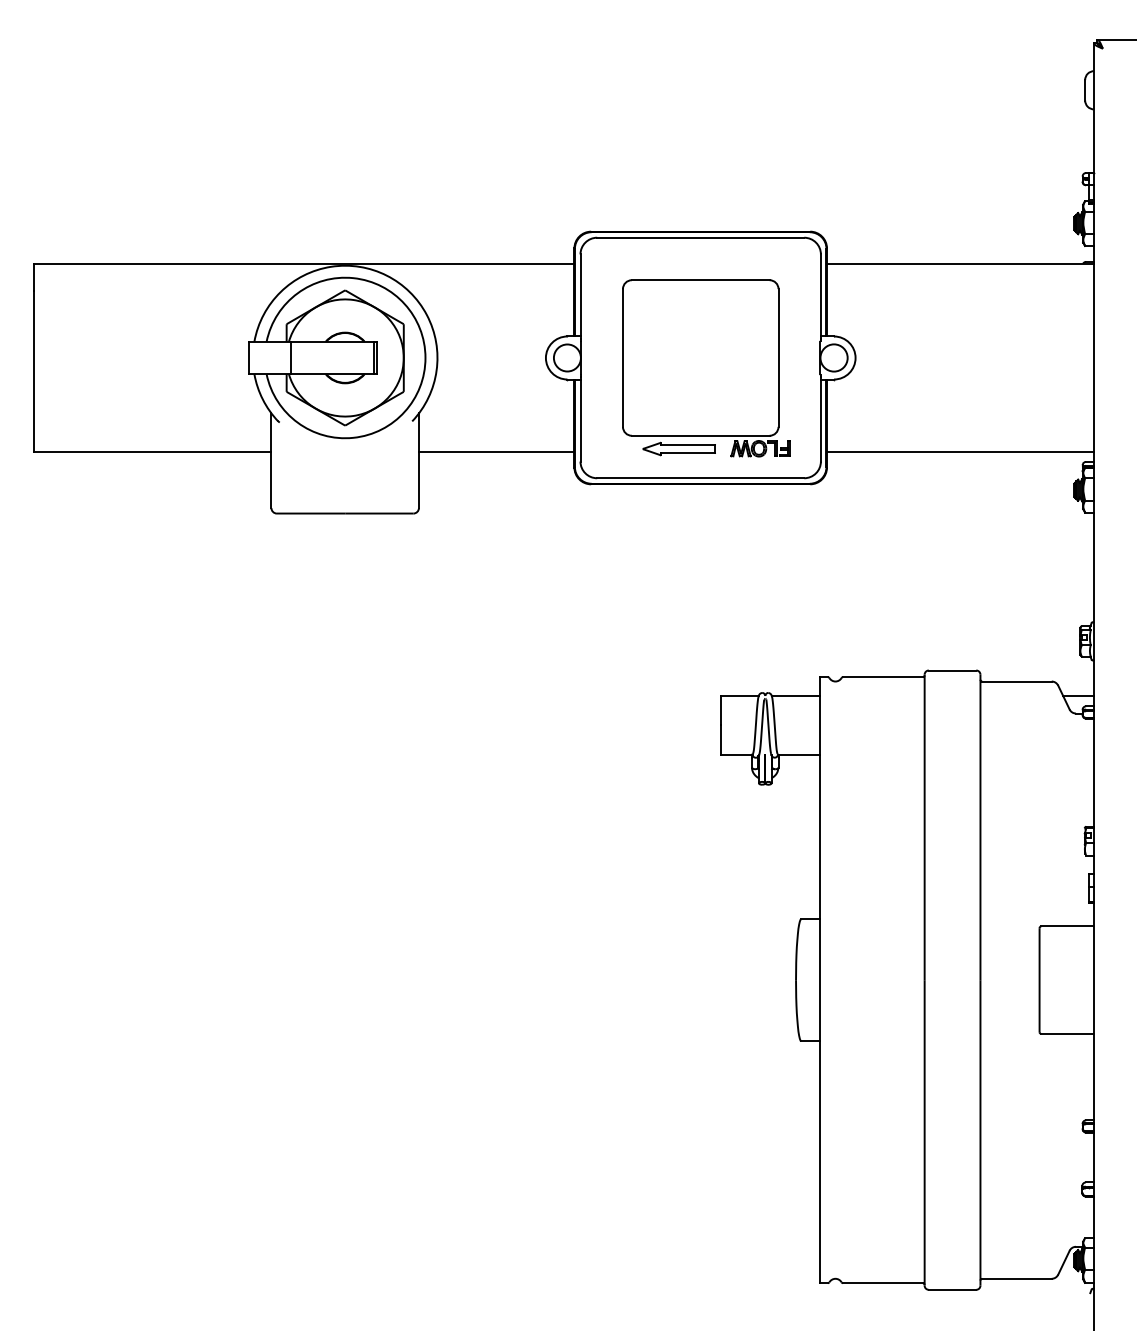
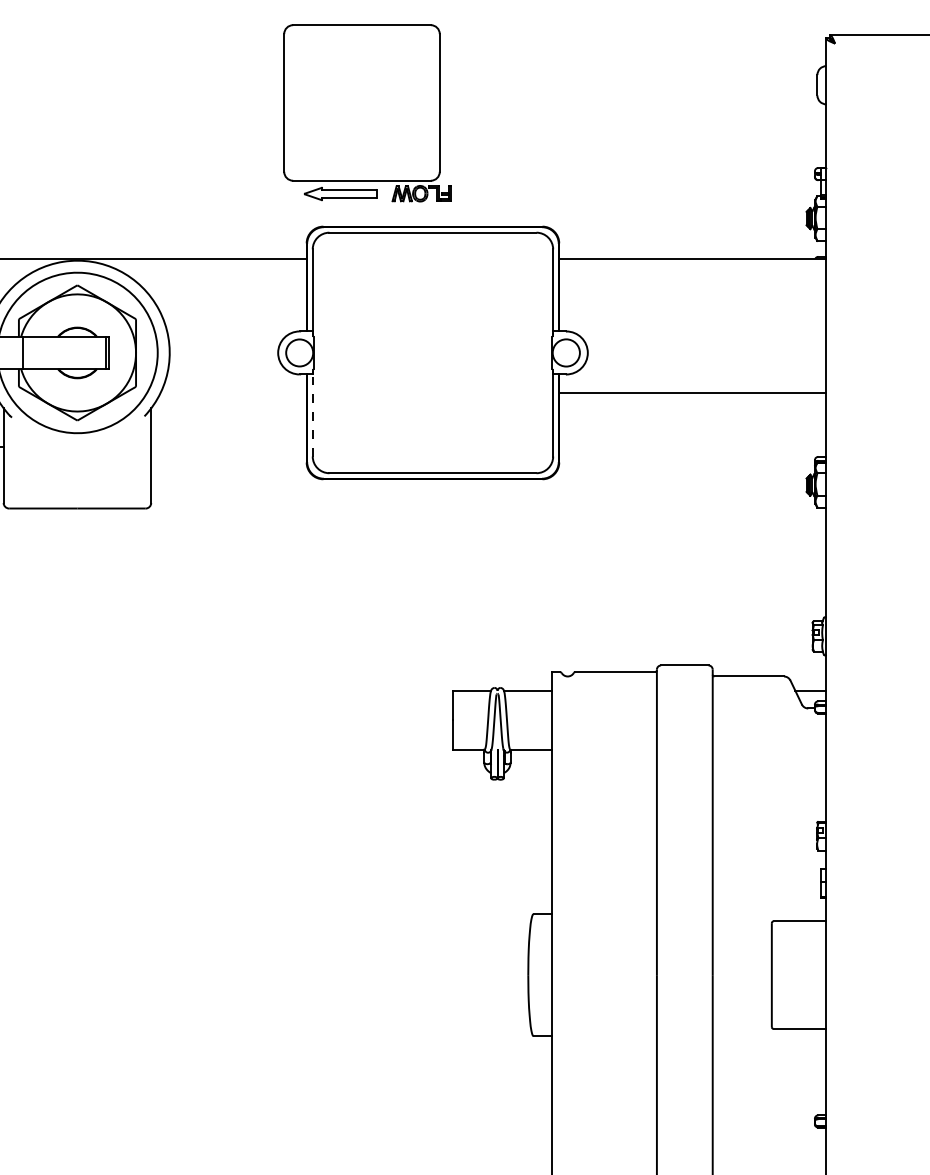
part: (706, 368) -> (367, 113), moved
line: (580, 420) -> (312, 415), solid -> dashed
line: (496, 452) -> (228, 447), removed
line: (960, 452) -> (692, 393), moved

